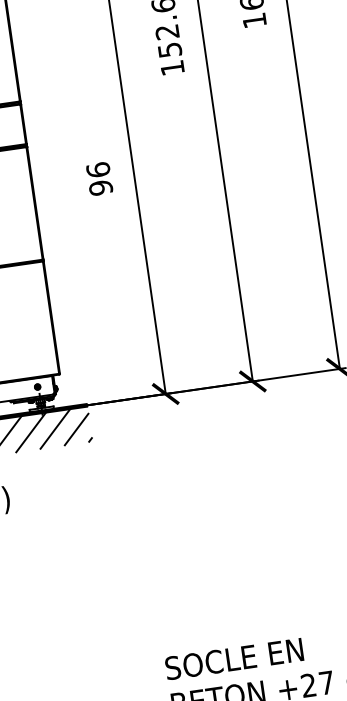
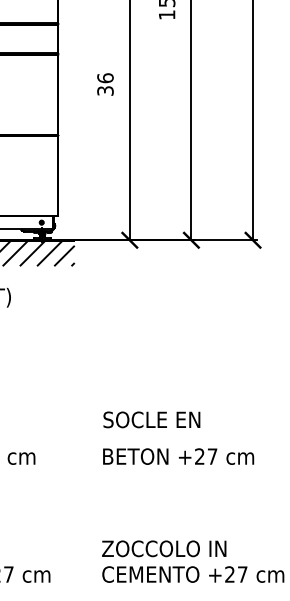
text: (100, 187) -> (105, 90), 96 -> 36
text: (233, 658) -> (151, 419), moved

